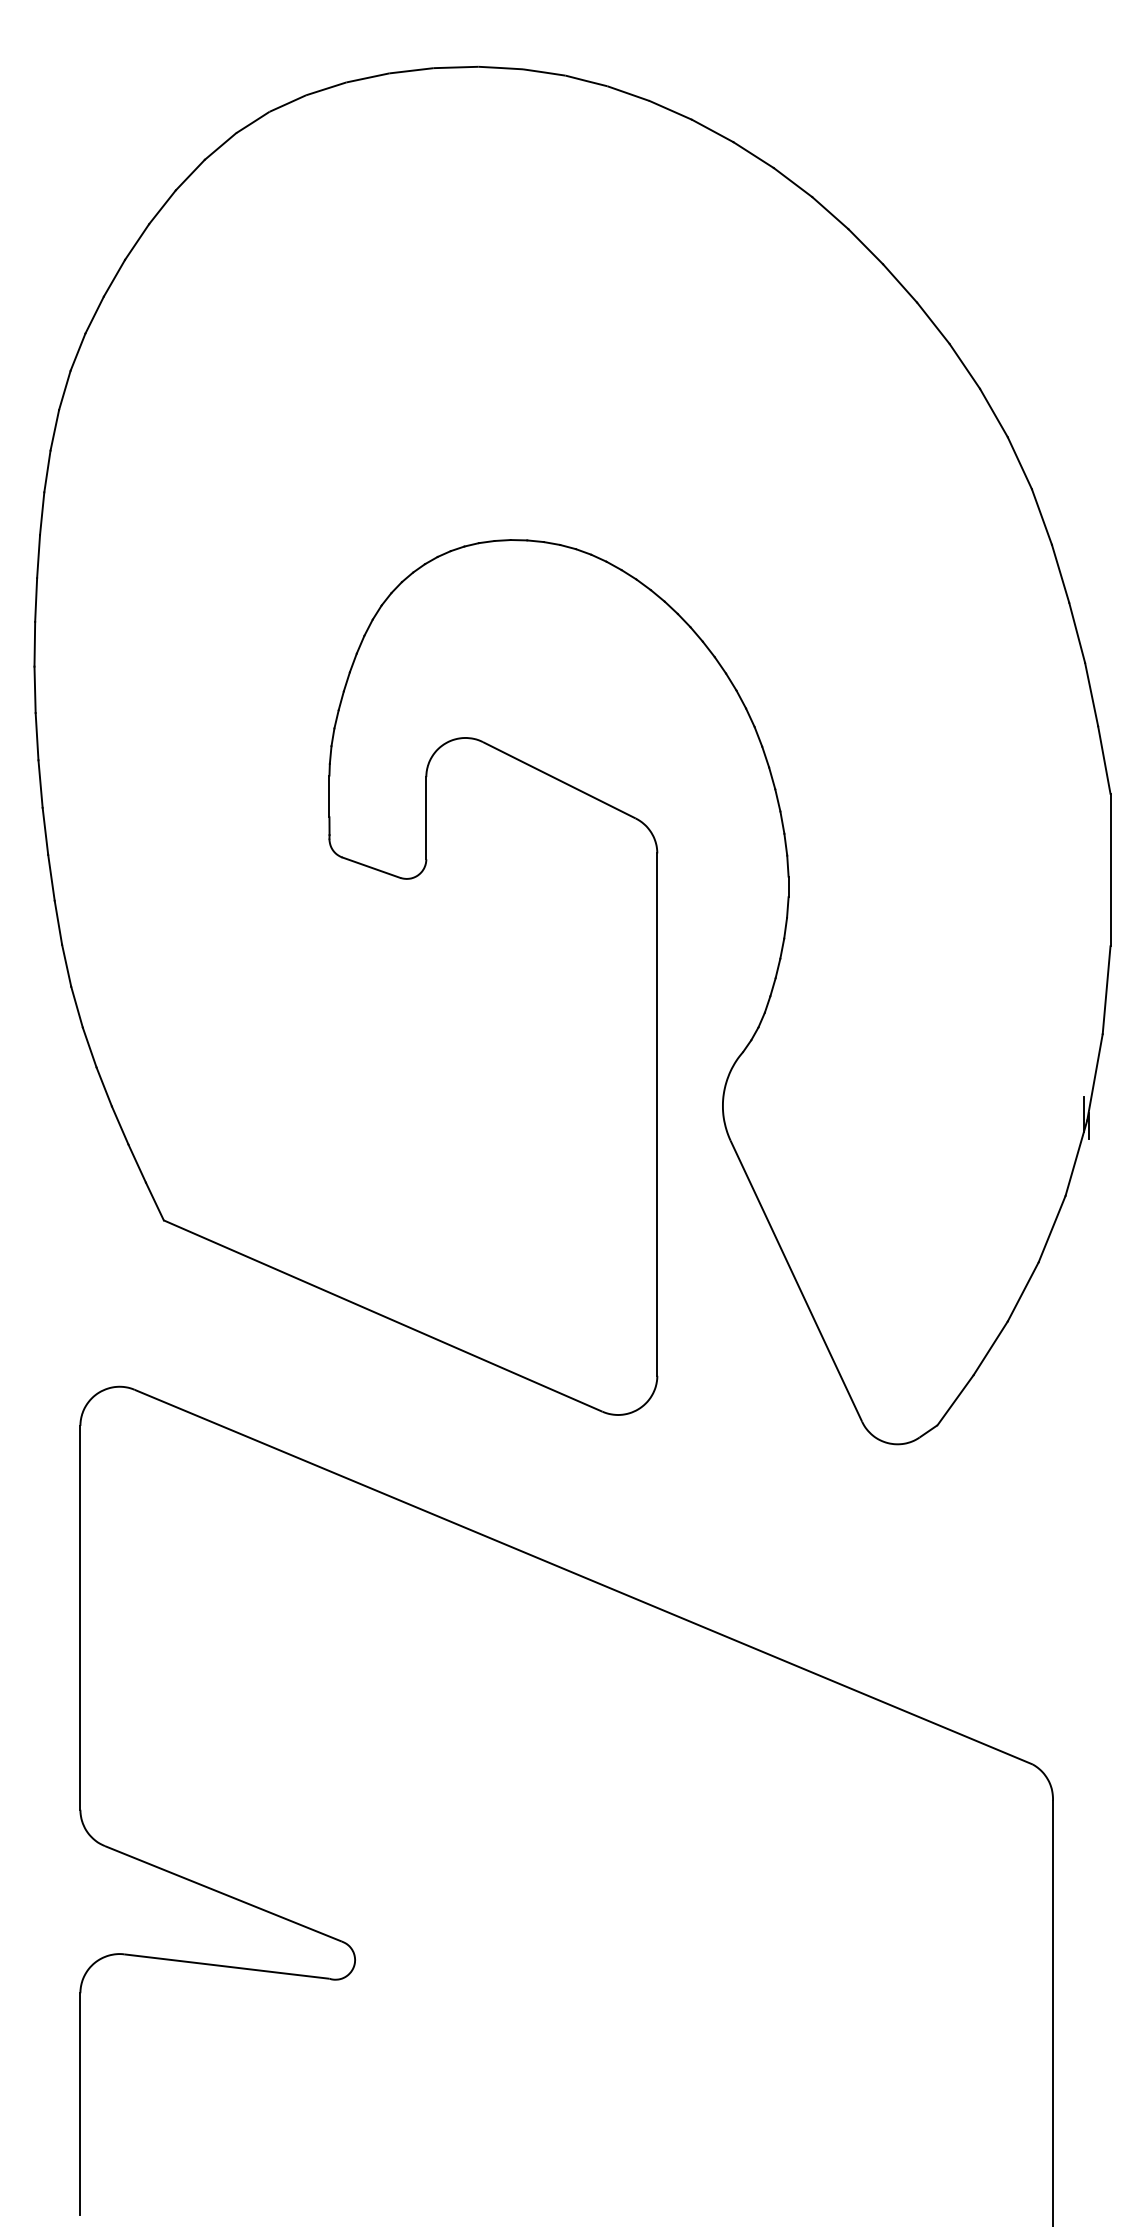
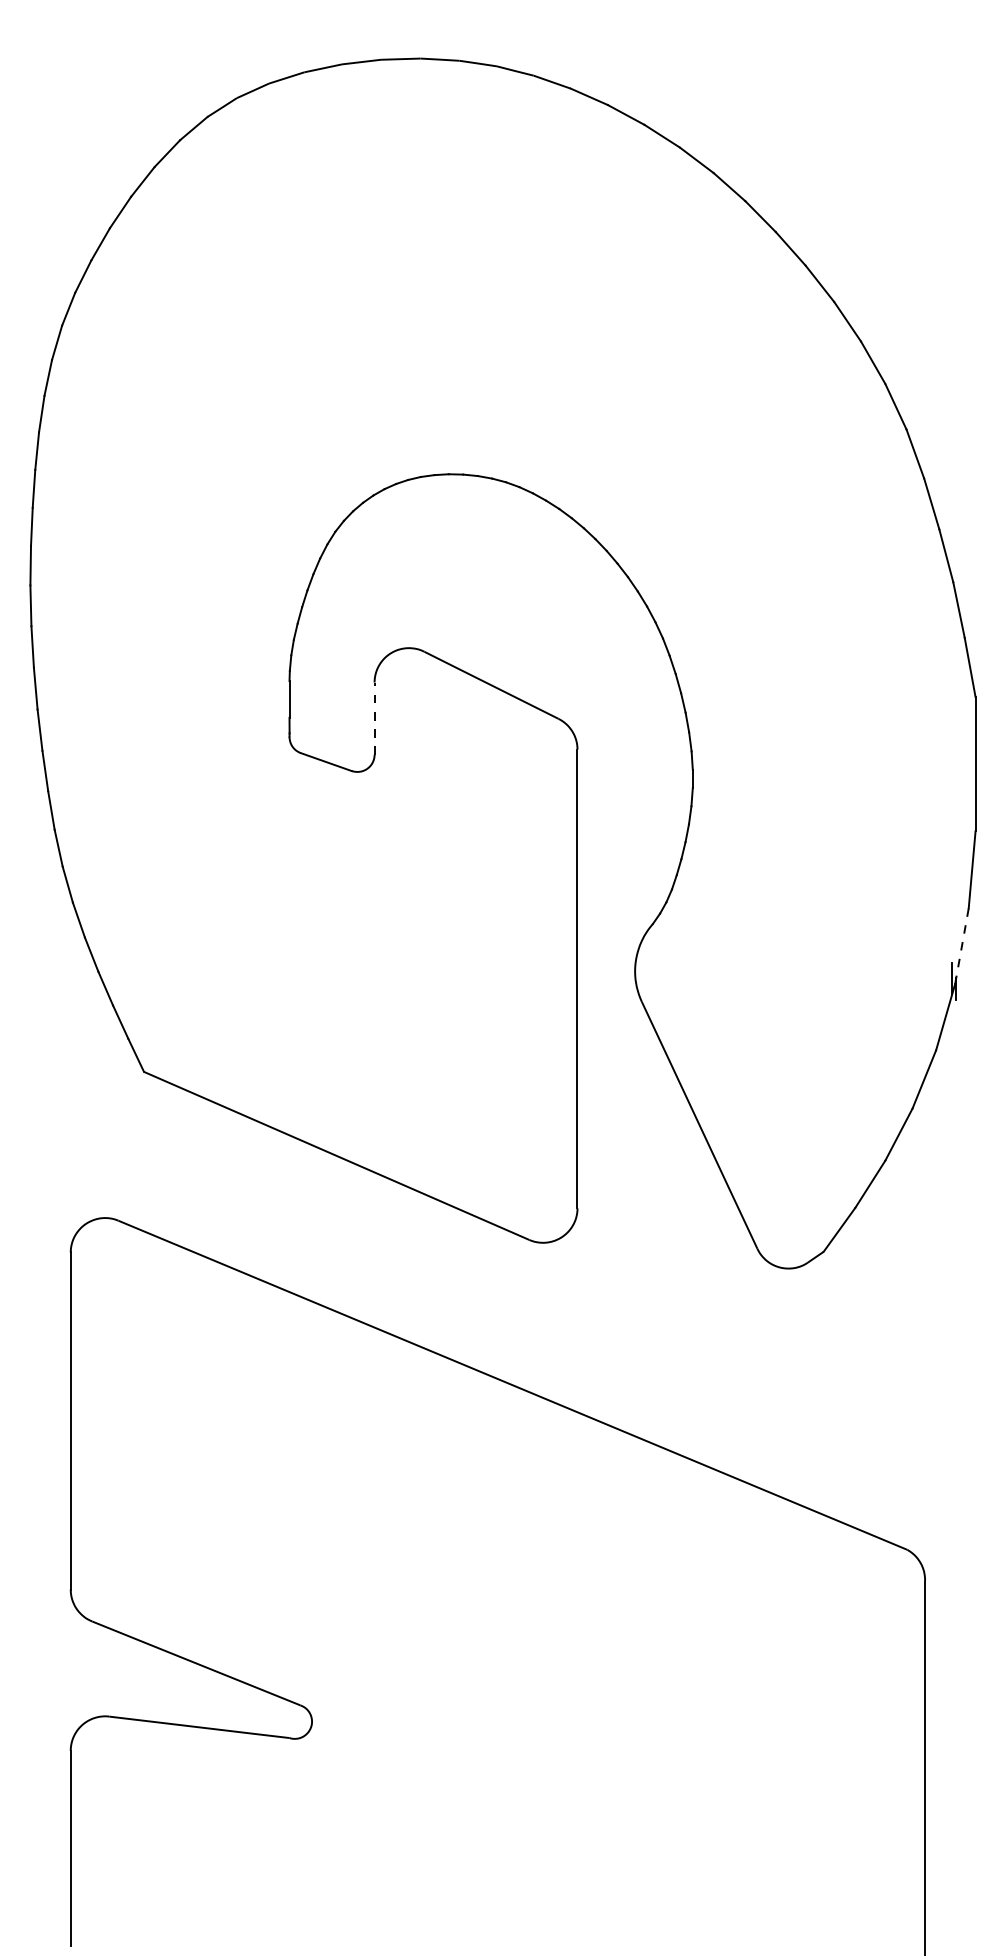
line: (426, 817) -> (374, 717), solid -> dashed
line: (1094, 1077) -> (961, 946), solid -> dashed

